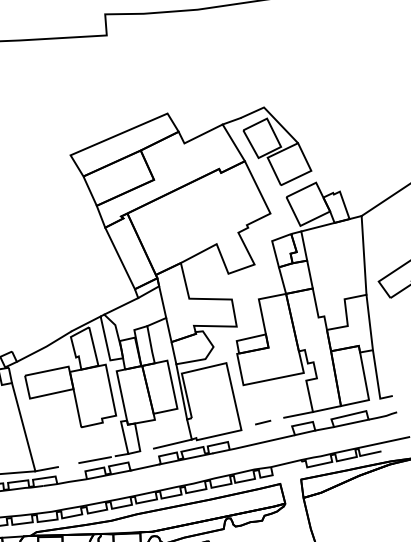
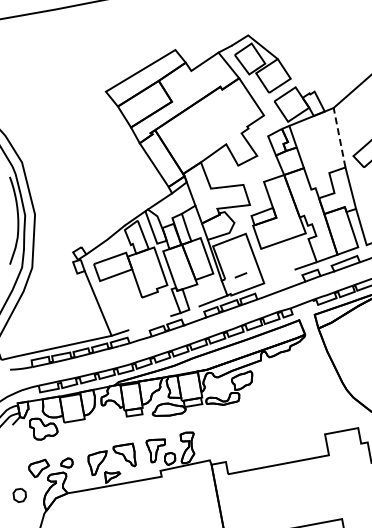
line: (364, 255) -> (339, 137), solid -> dashed
line: (262, 422) -> (240, 275), moved
line: (94, 460) -> (155, 321), removed

